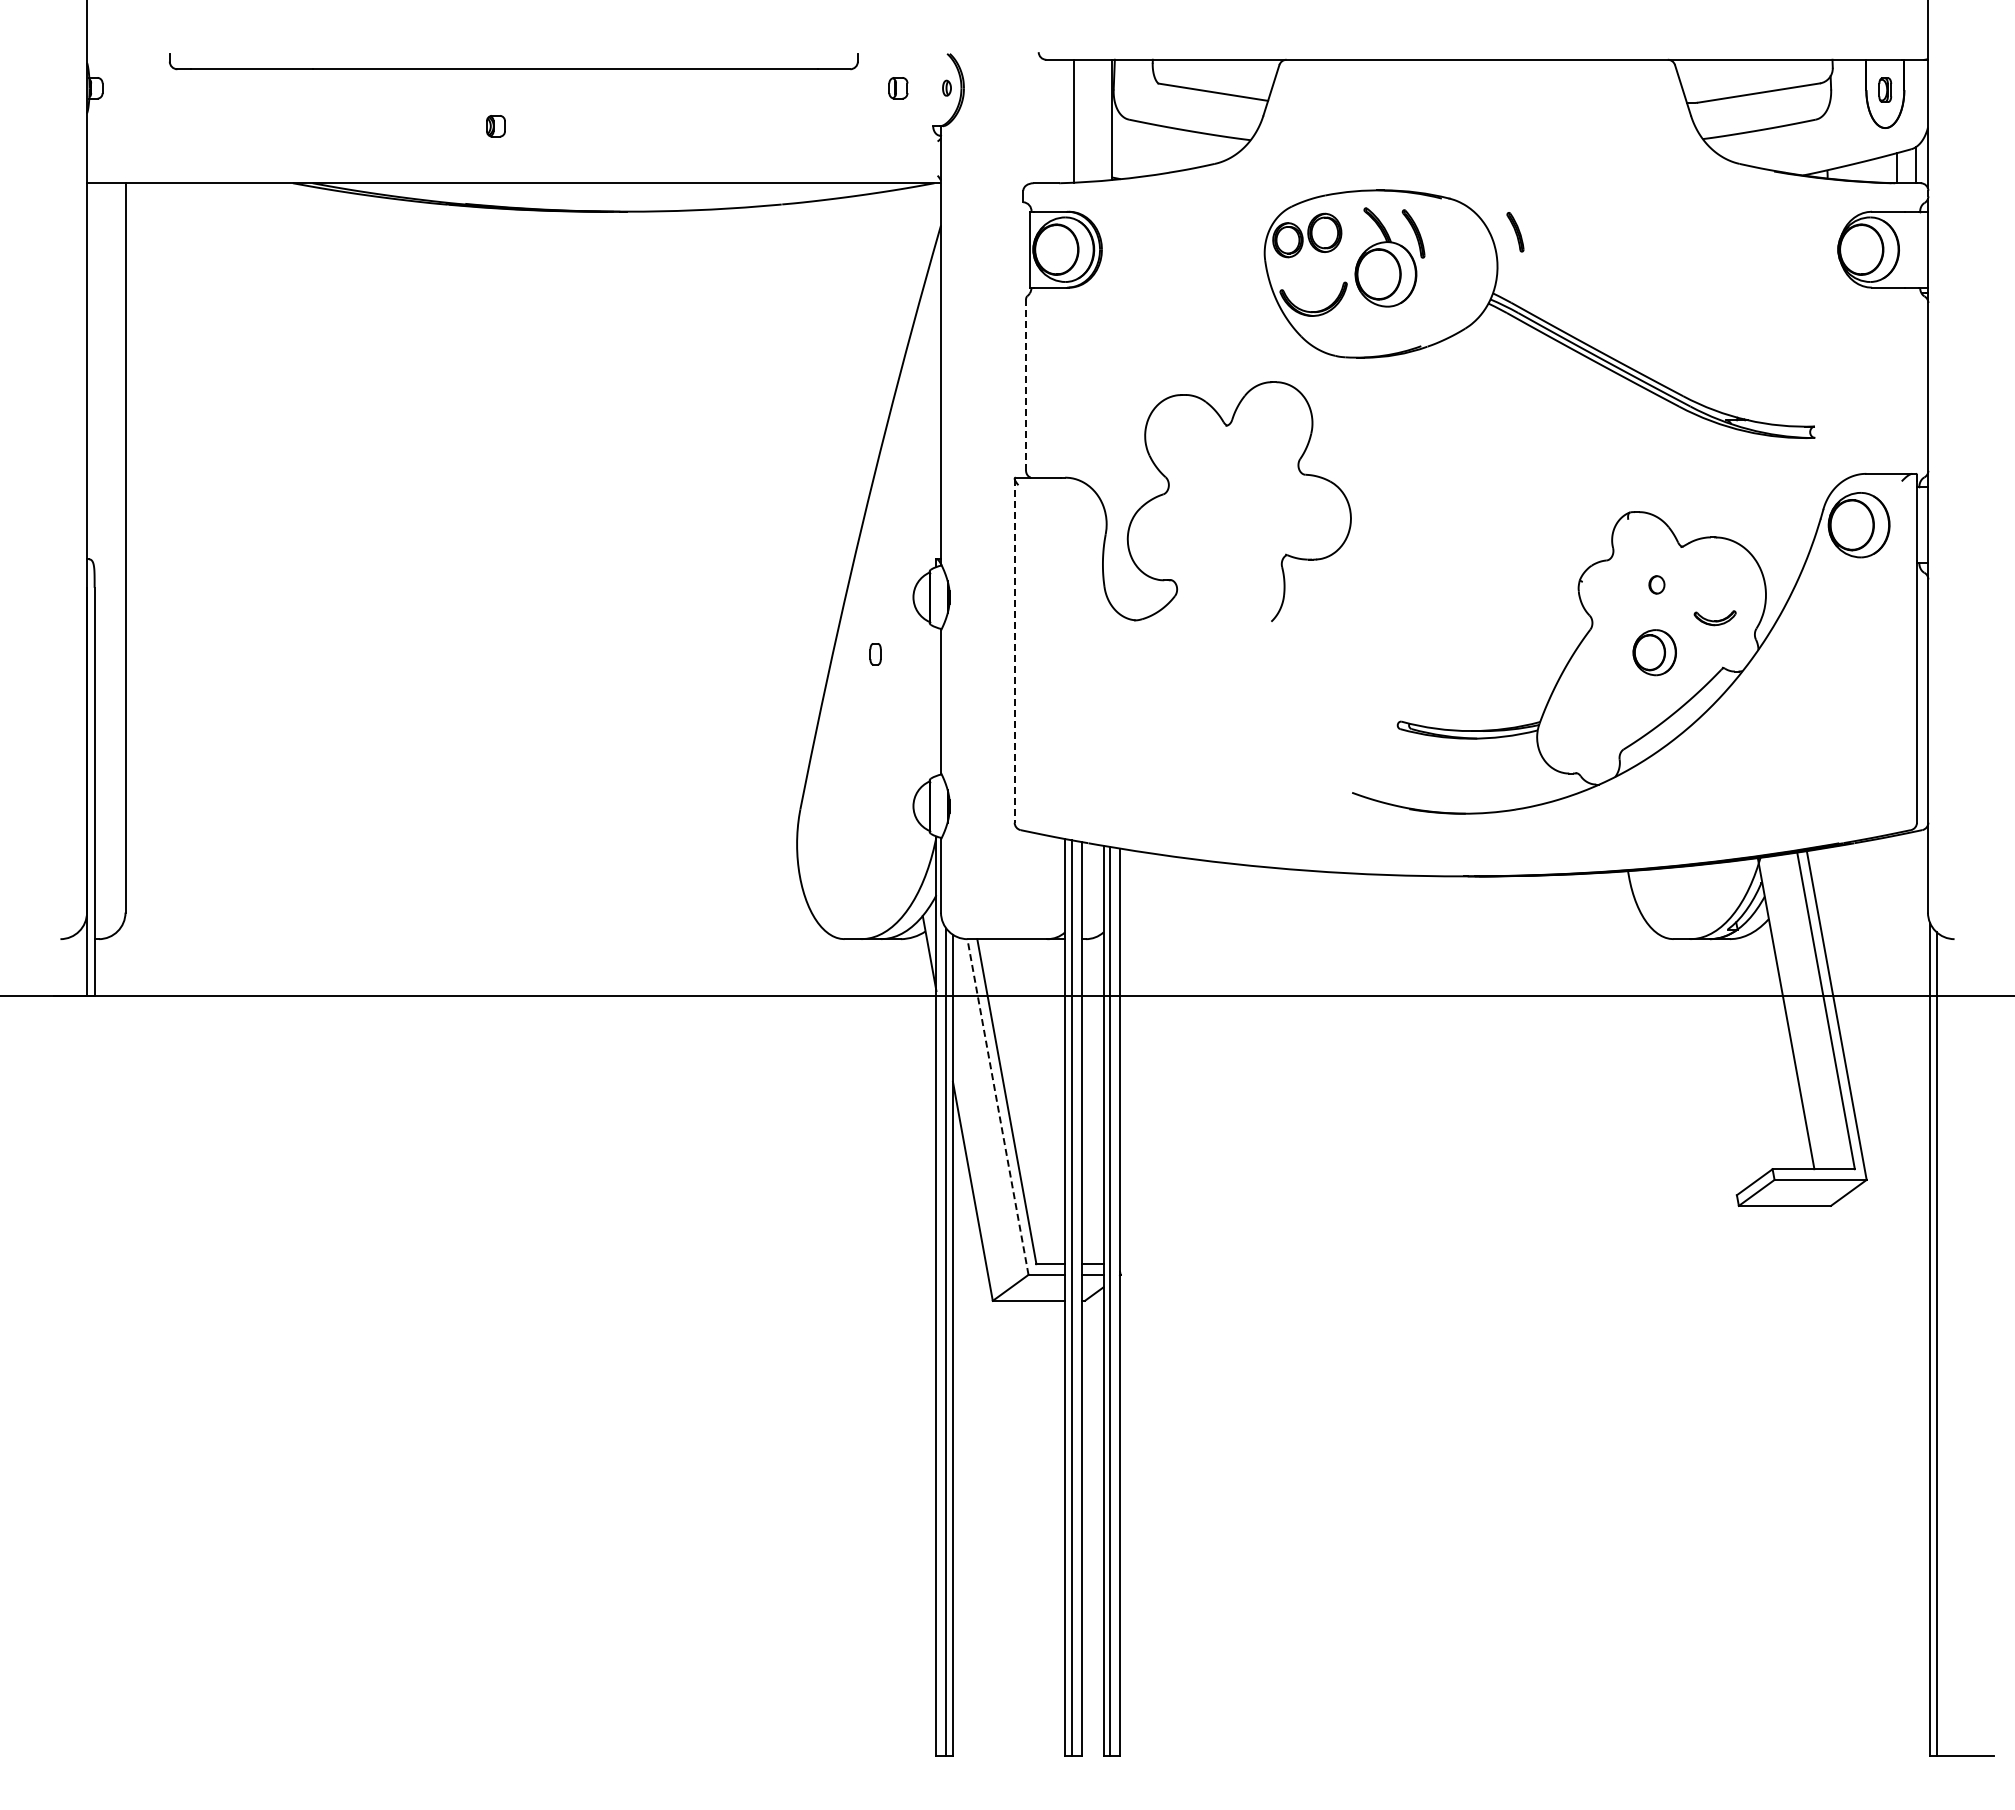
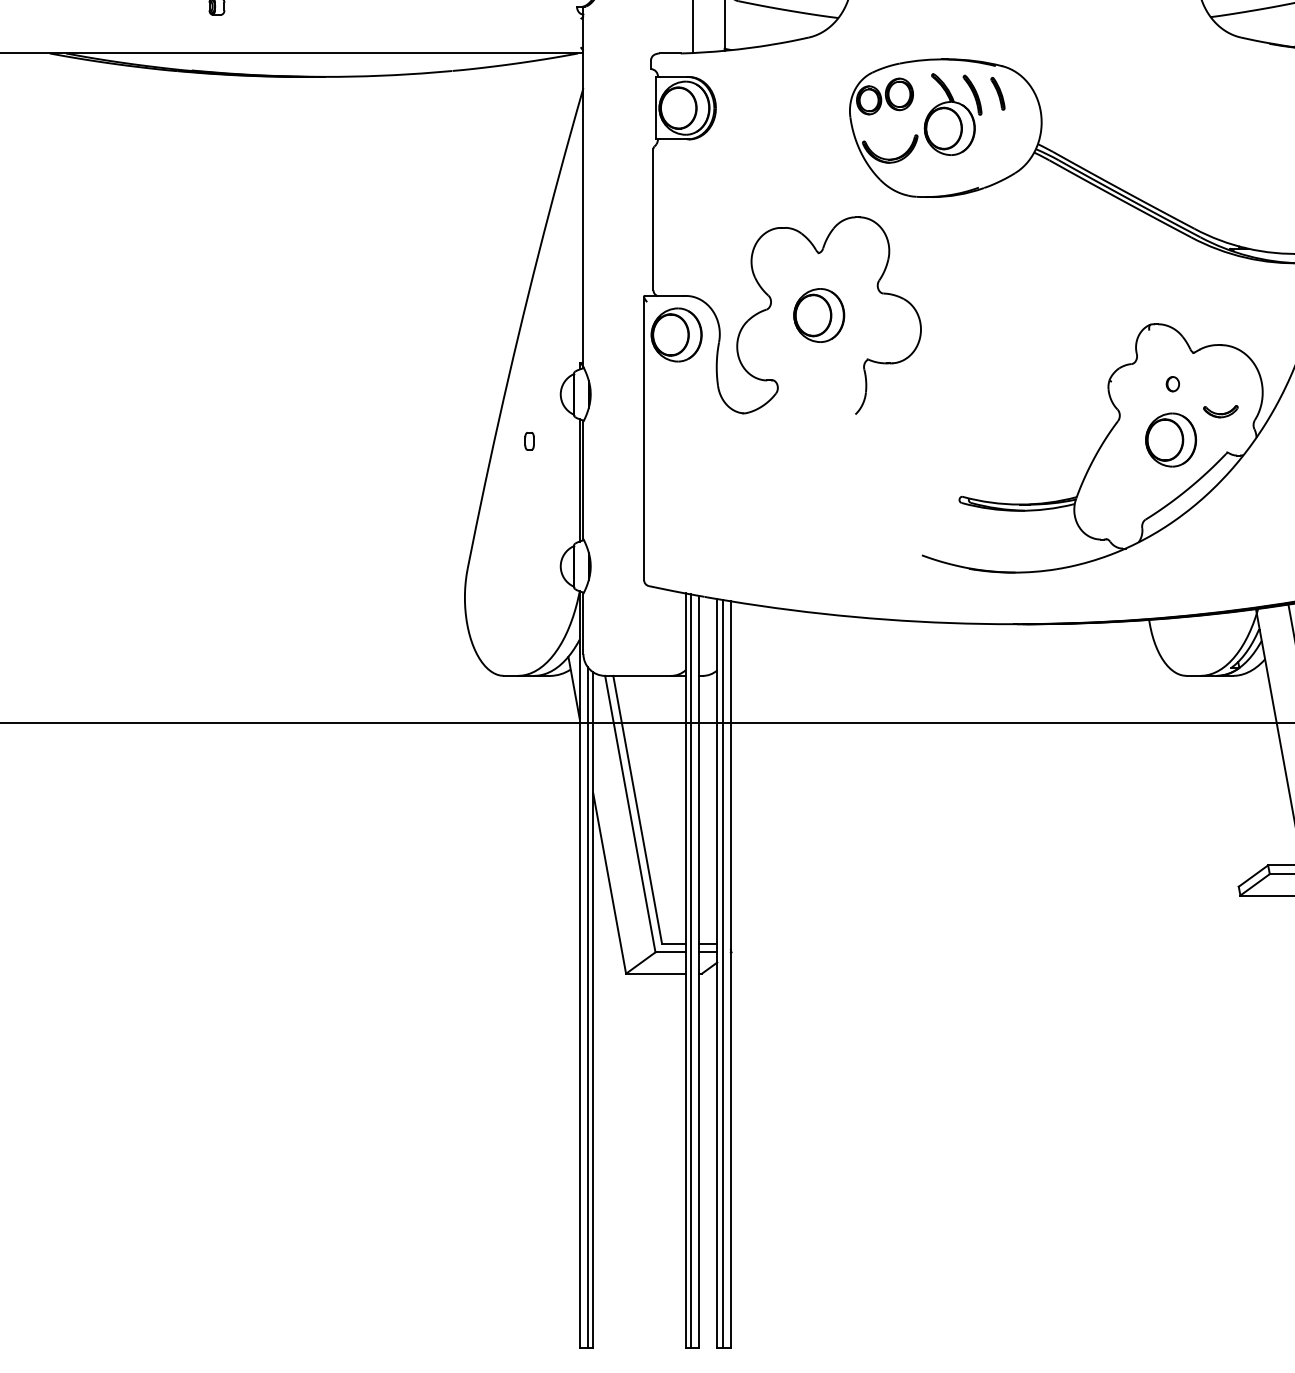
part: (1515, 232) -> (998, 94), moved
line: (1026, 385) -> (653, 220), dashed -> solid
part: (1227, 501) -> (819, 315), added
part: (1054, 525) -> (676, 335), added
line: (1014, 651) -> (643, 439), dashed -> solid
part: (1654, 652) -> (1170, 439), size x1.43
line: (936, 701) -> (579, 480), added
line: (997, 1107) -> (629, 814), dashed -> solid

